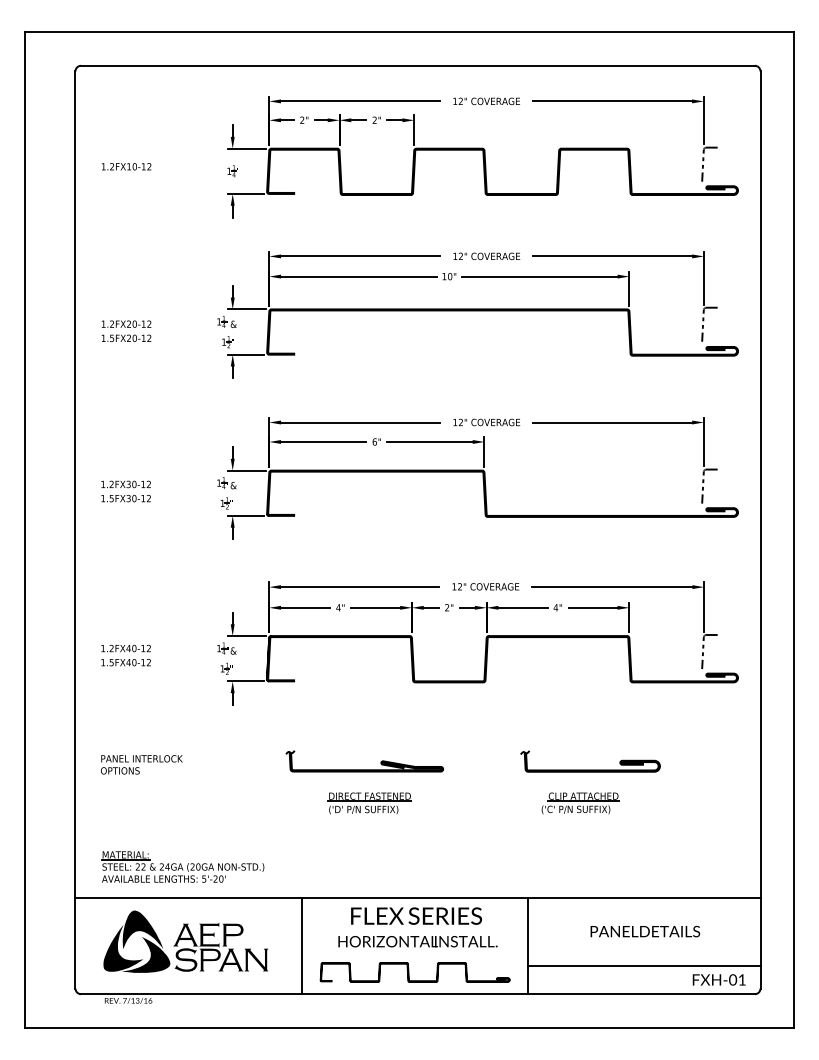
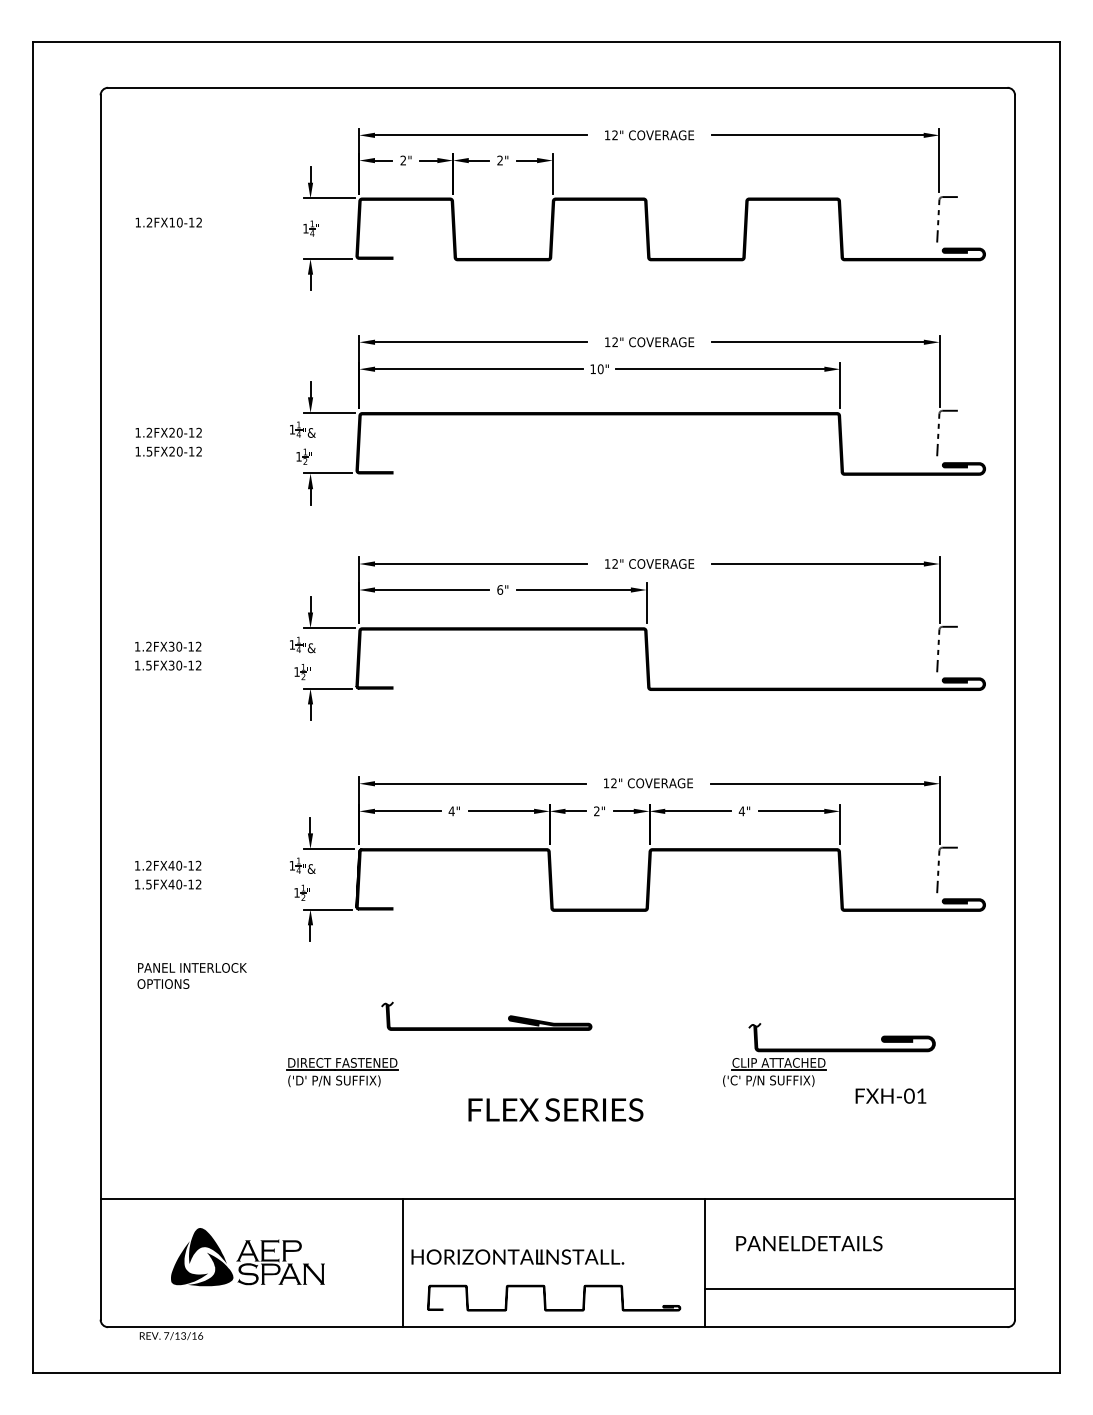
text: (141, 764) -> (191, 975), moved
part: (590, 769) -> (841, 1048), moved
part: (369, 803) -> (342, 1072), moved
part: (182, 867) -> (243, 1157), removed
text: (416, 915) -> (555, 1109), moved
text: (645, 931) -> (809, 1243), moved
part: (185, 941) -> (247, 1256), size x0.7
text: (417, 941) -> (517, 1256), moved
text: (718, 979) -> (890, 1095), moved

